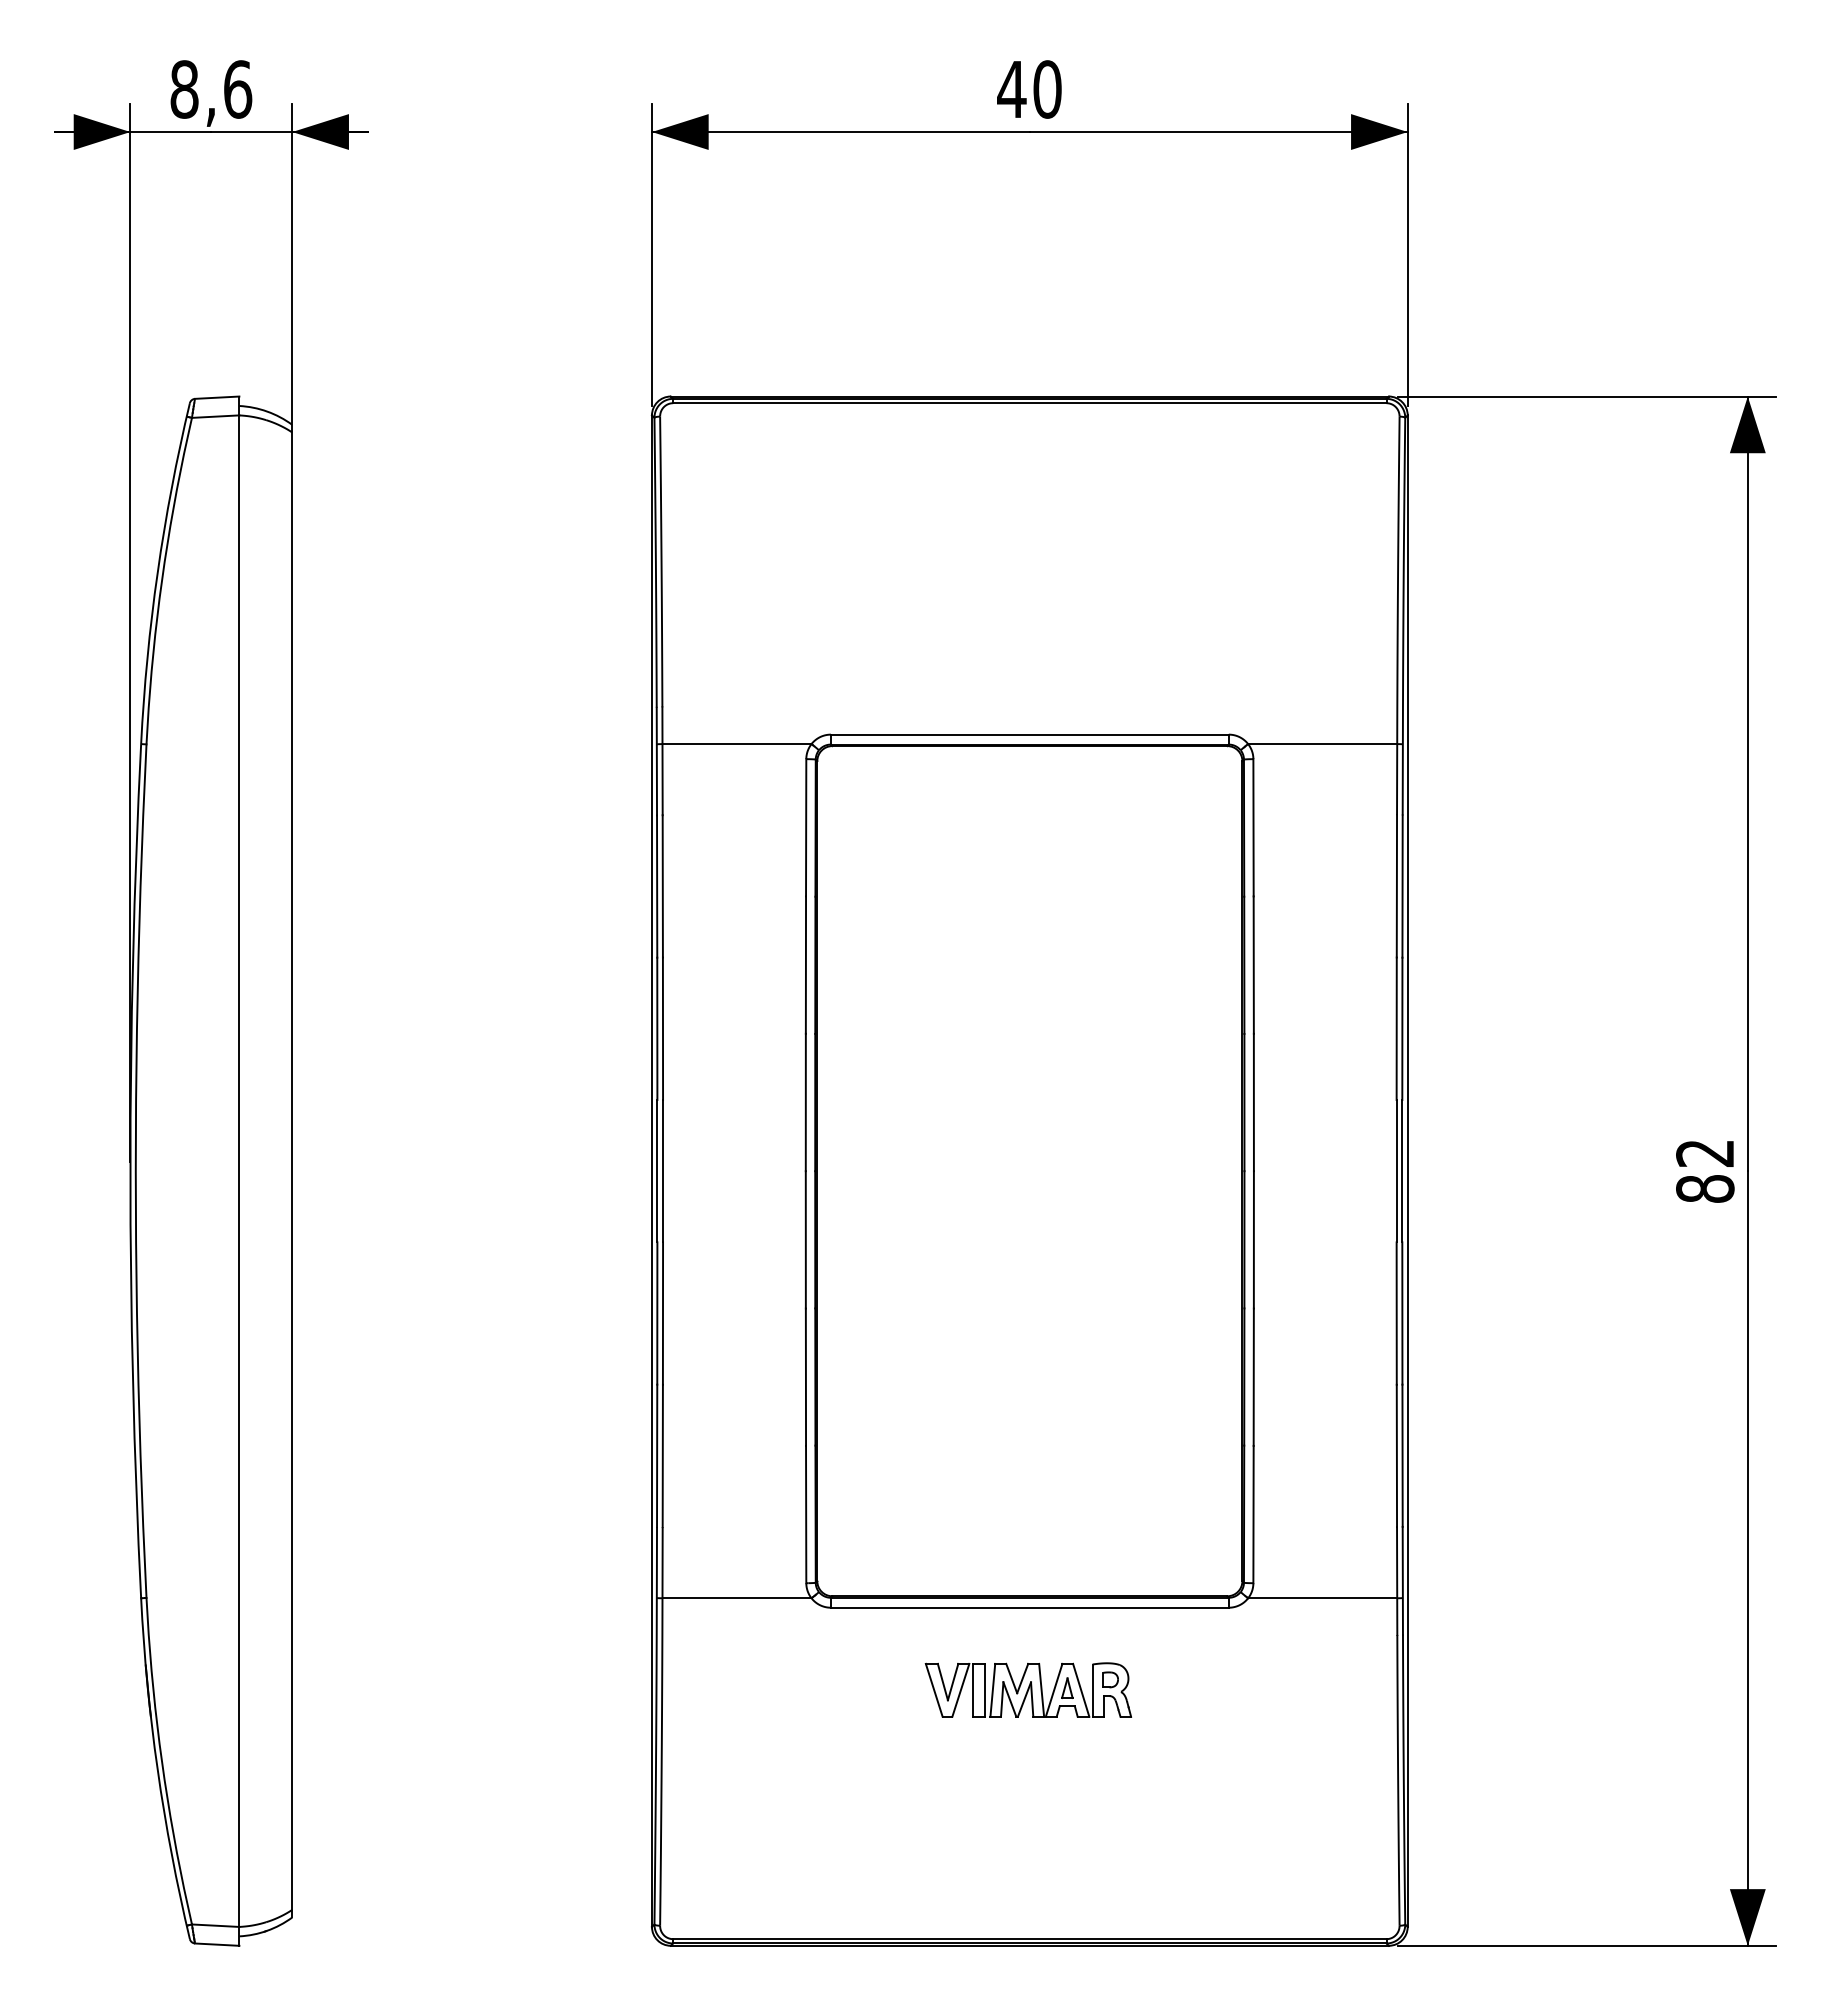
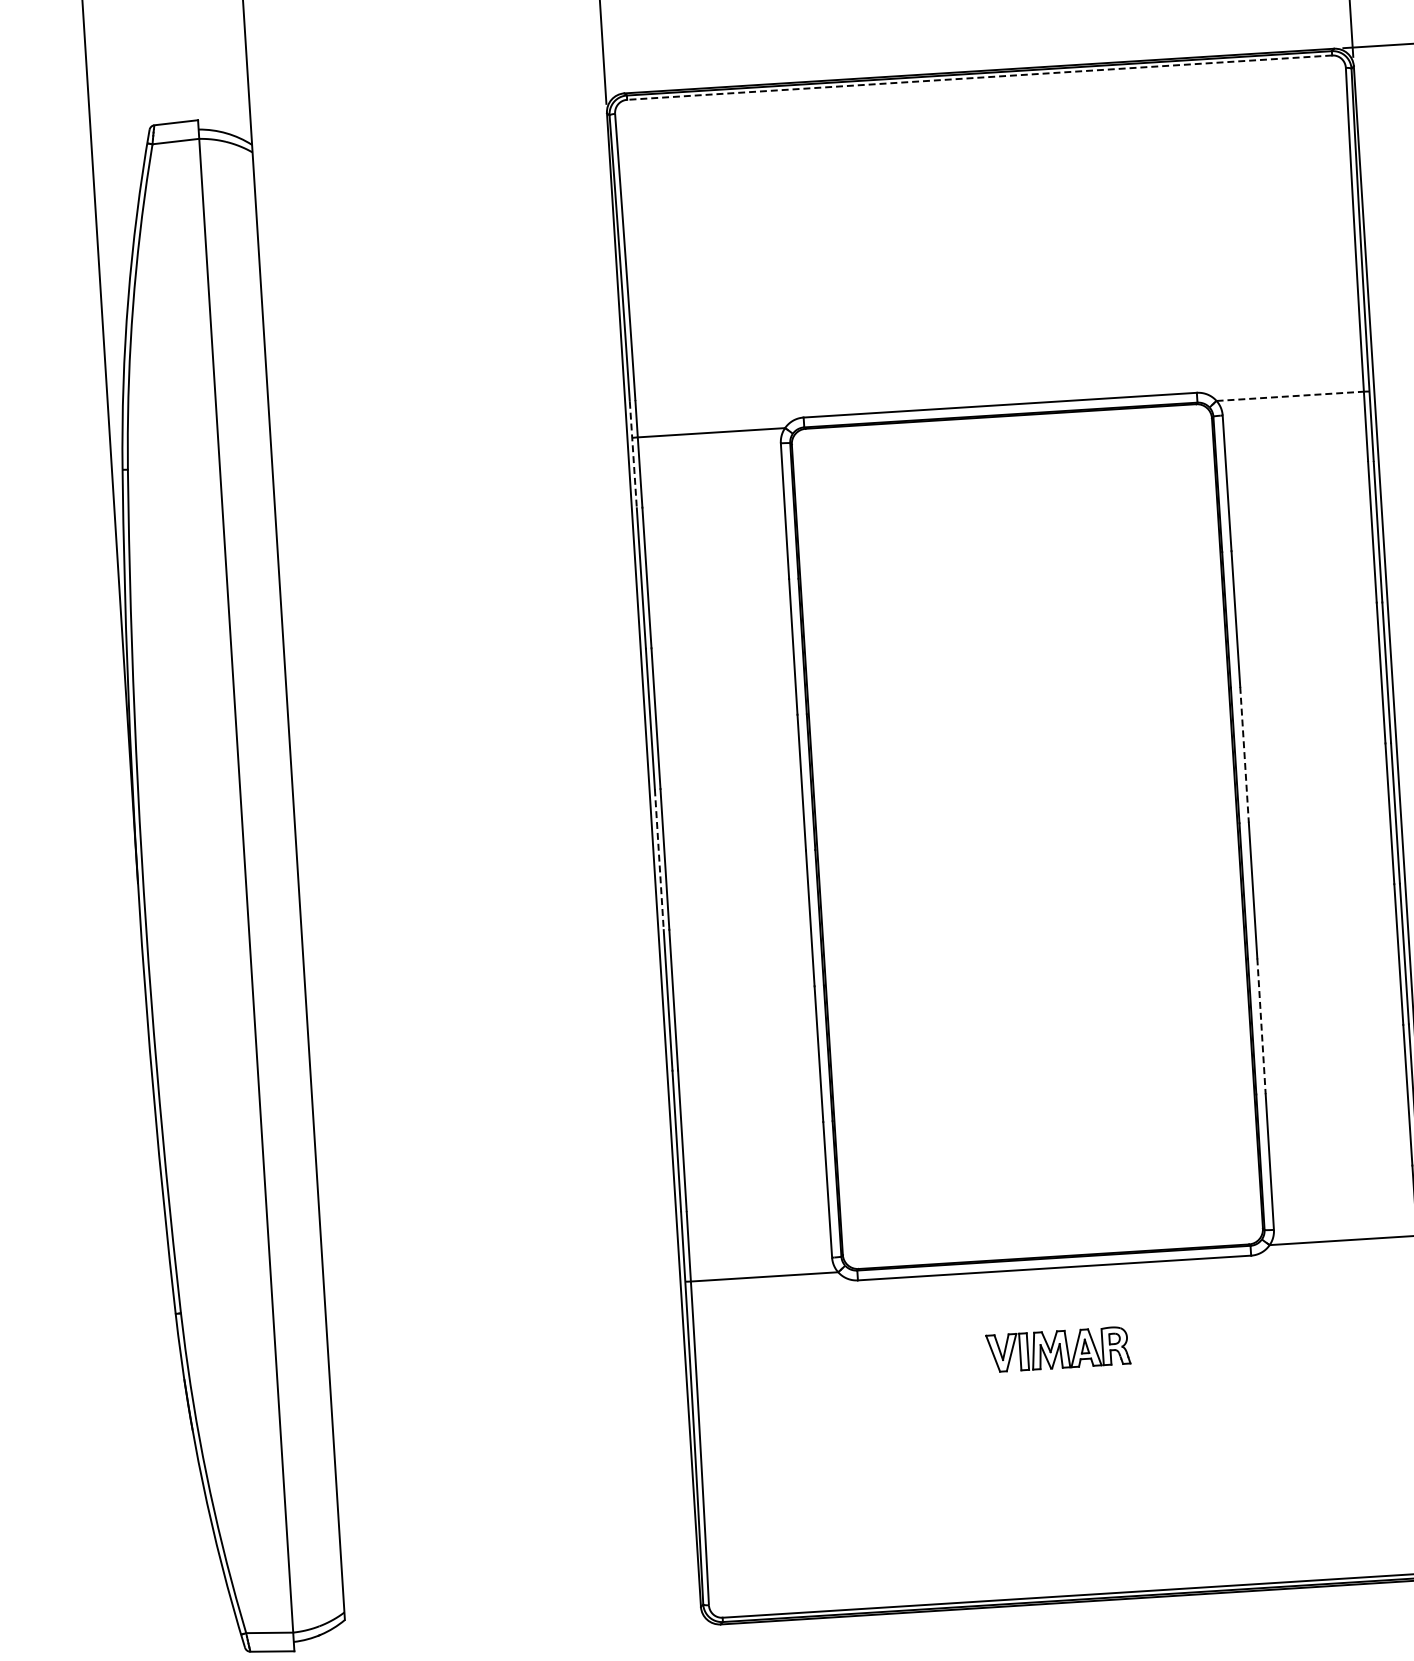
line: (1029, 403) -> (979, 77), solid -> dashed
line: (1322, 744) -> (1290, 396), solid -> dashed
line: (656, 761) -> (632, 454), solid -> dashed
line: (1253, 1102) -> (1244, 754), solid -> dashed
line: (657, 1171) -> (659, 860), solid -> dashed
line: (1253, 1377) -> (1261, 1026), solid -> dashed
part: (1028, 1689) -> (1058, 1348), size x0.7

